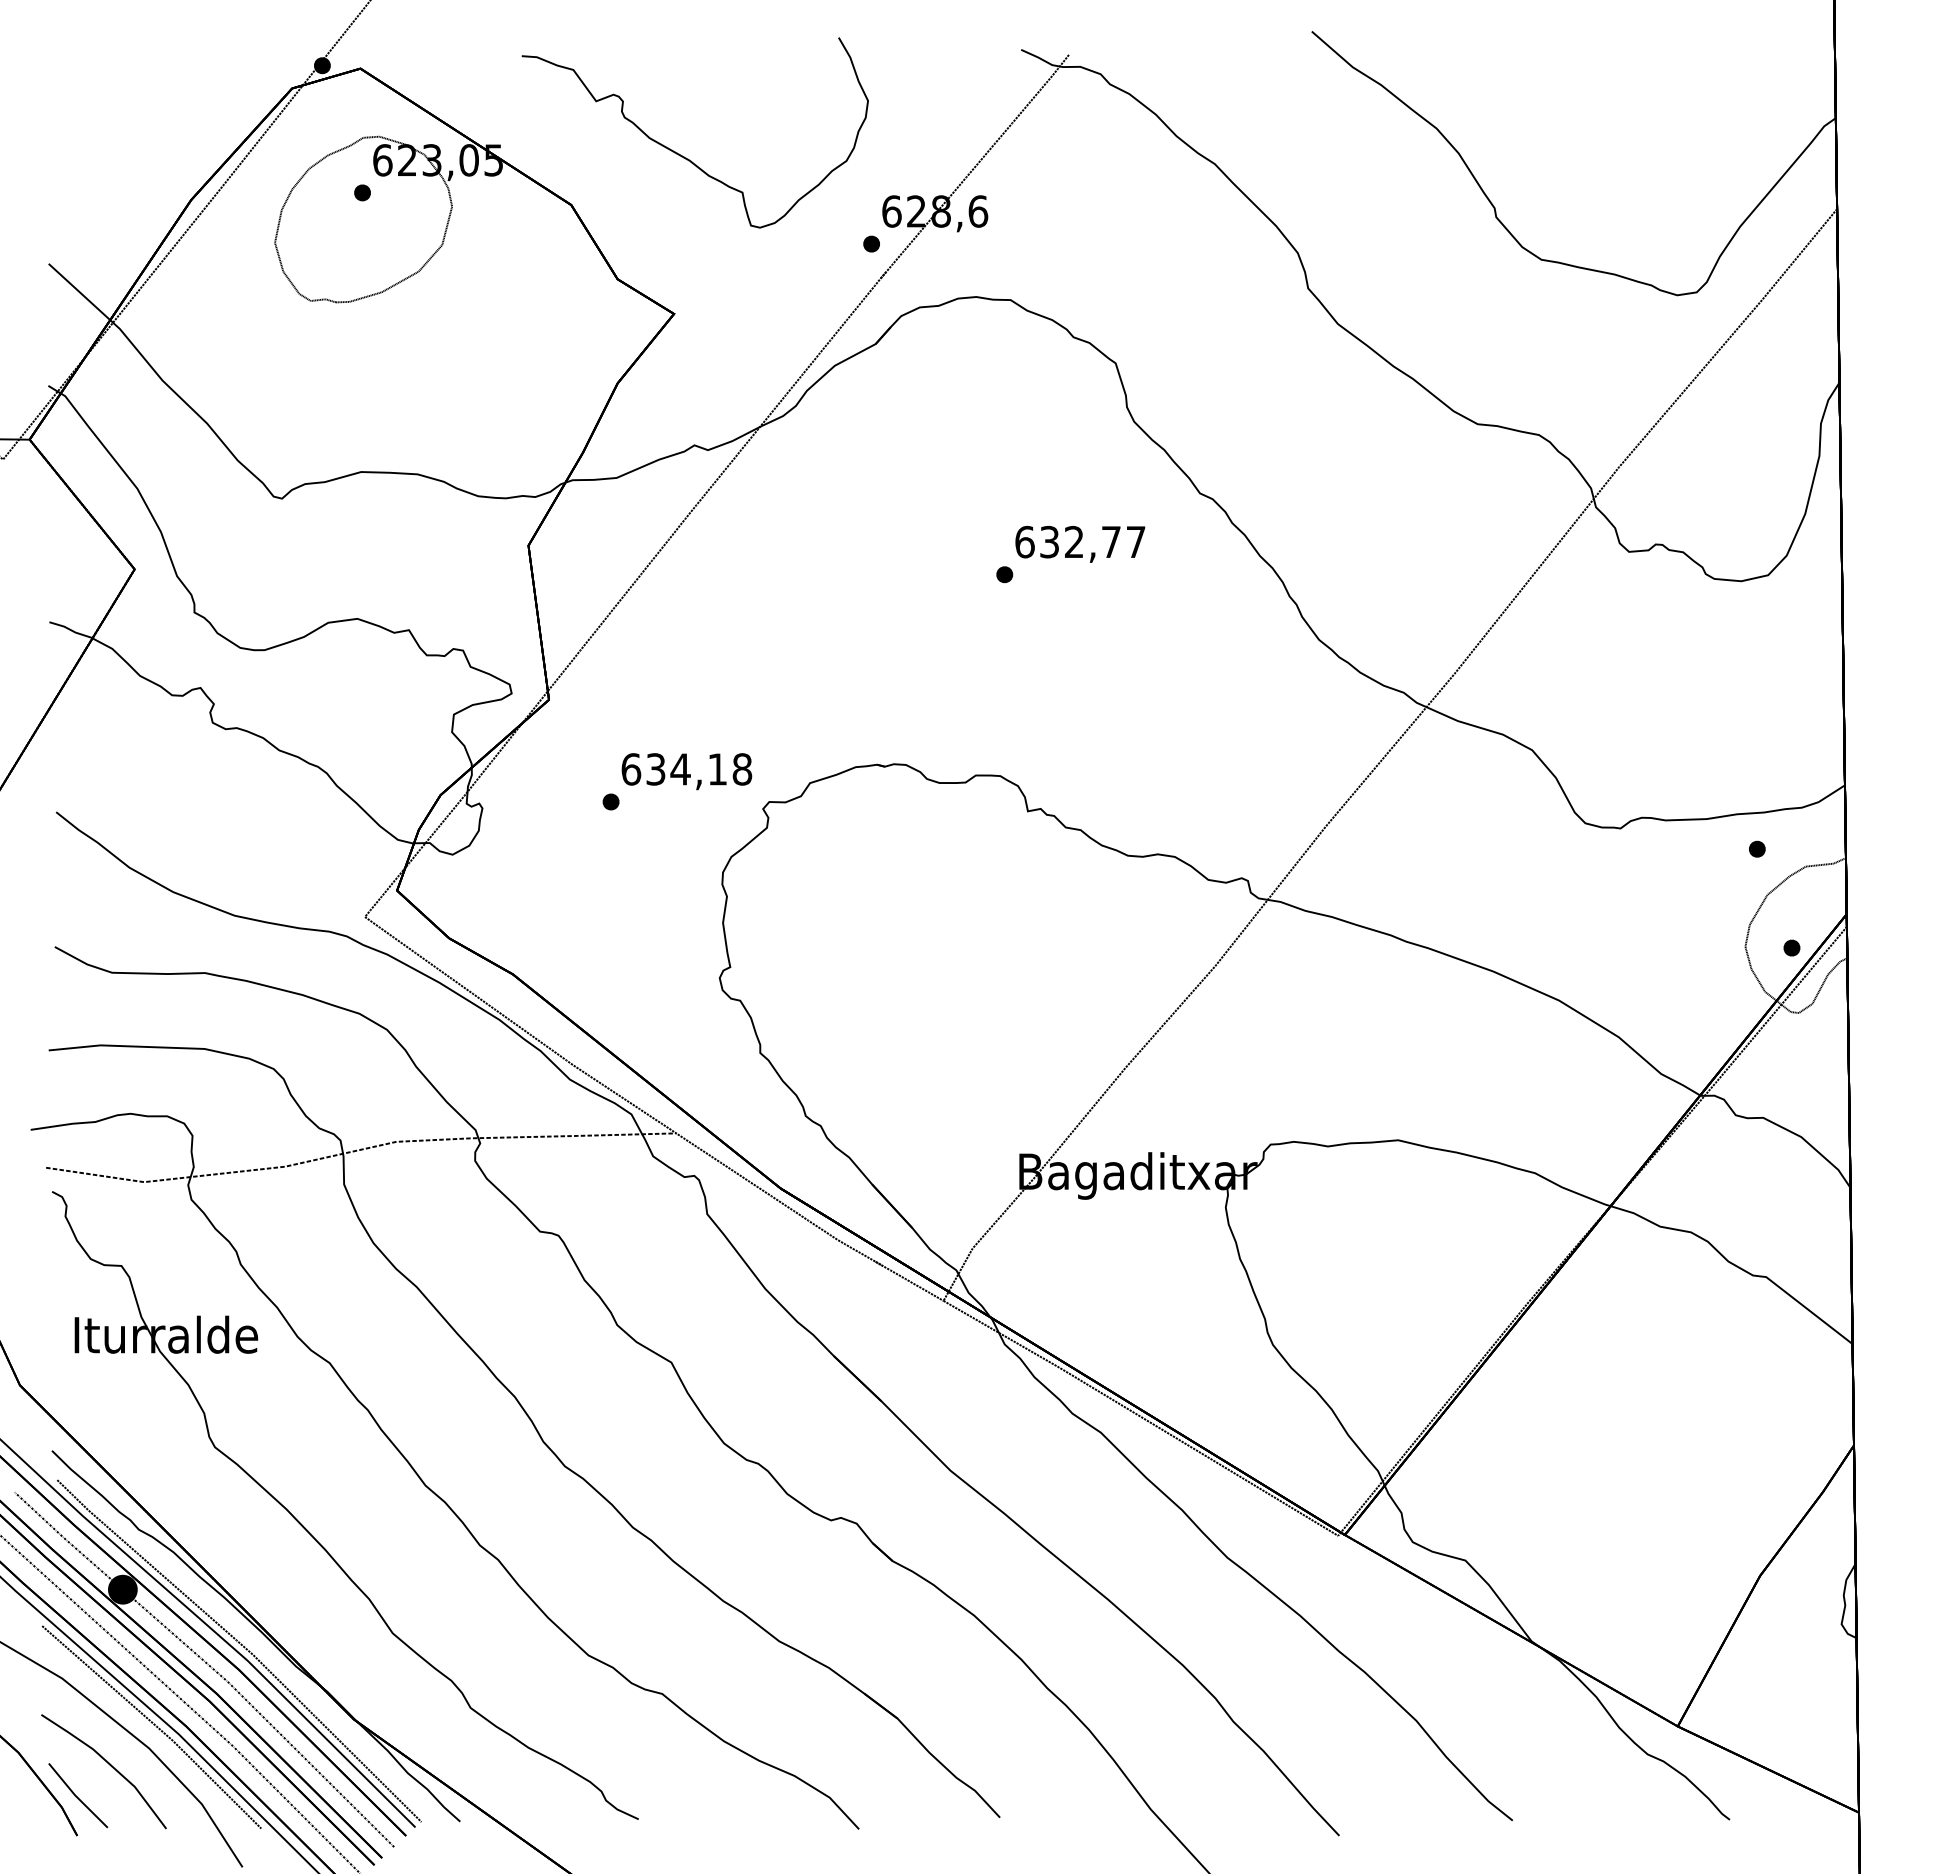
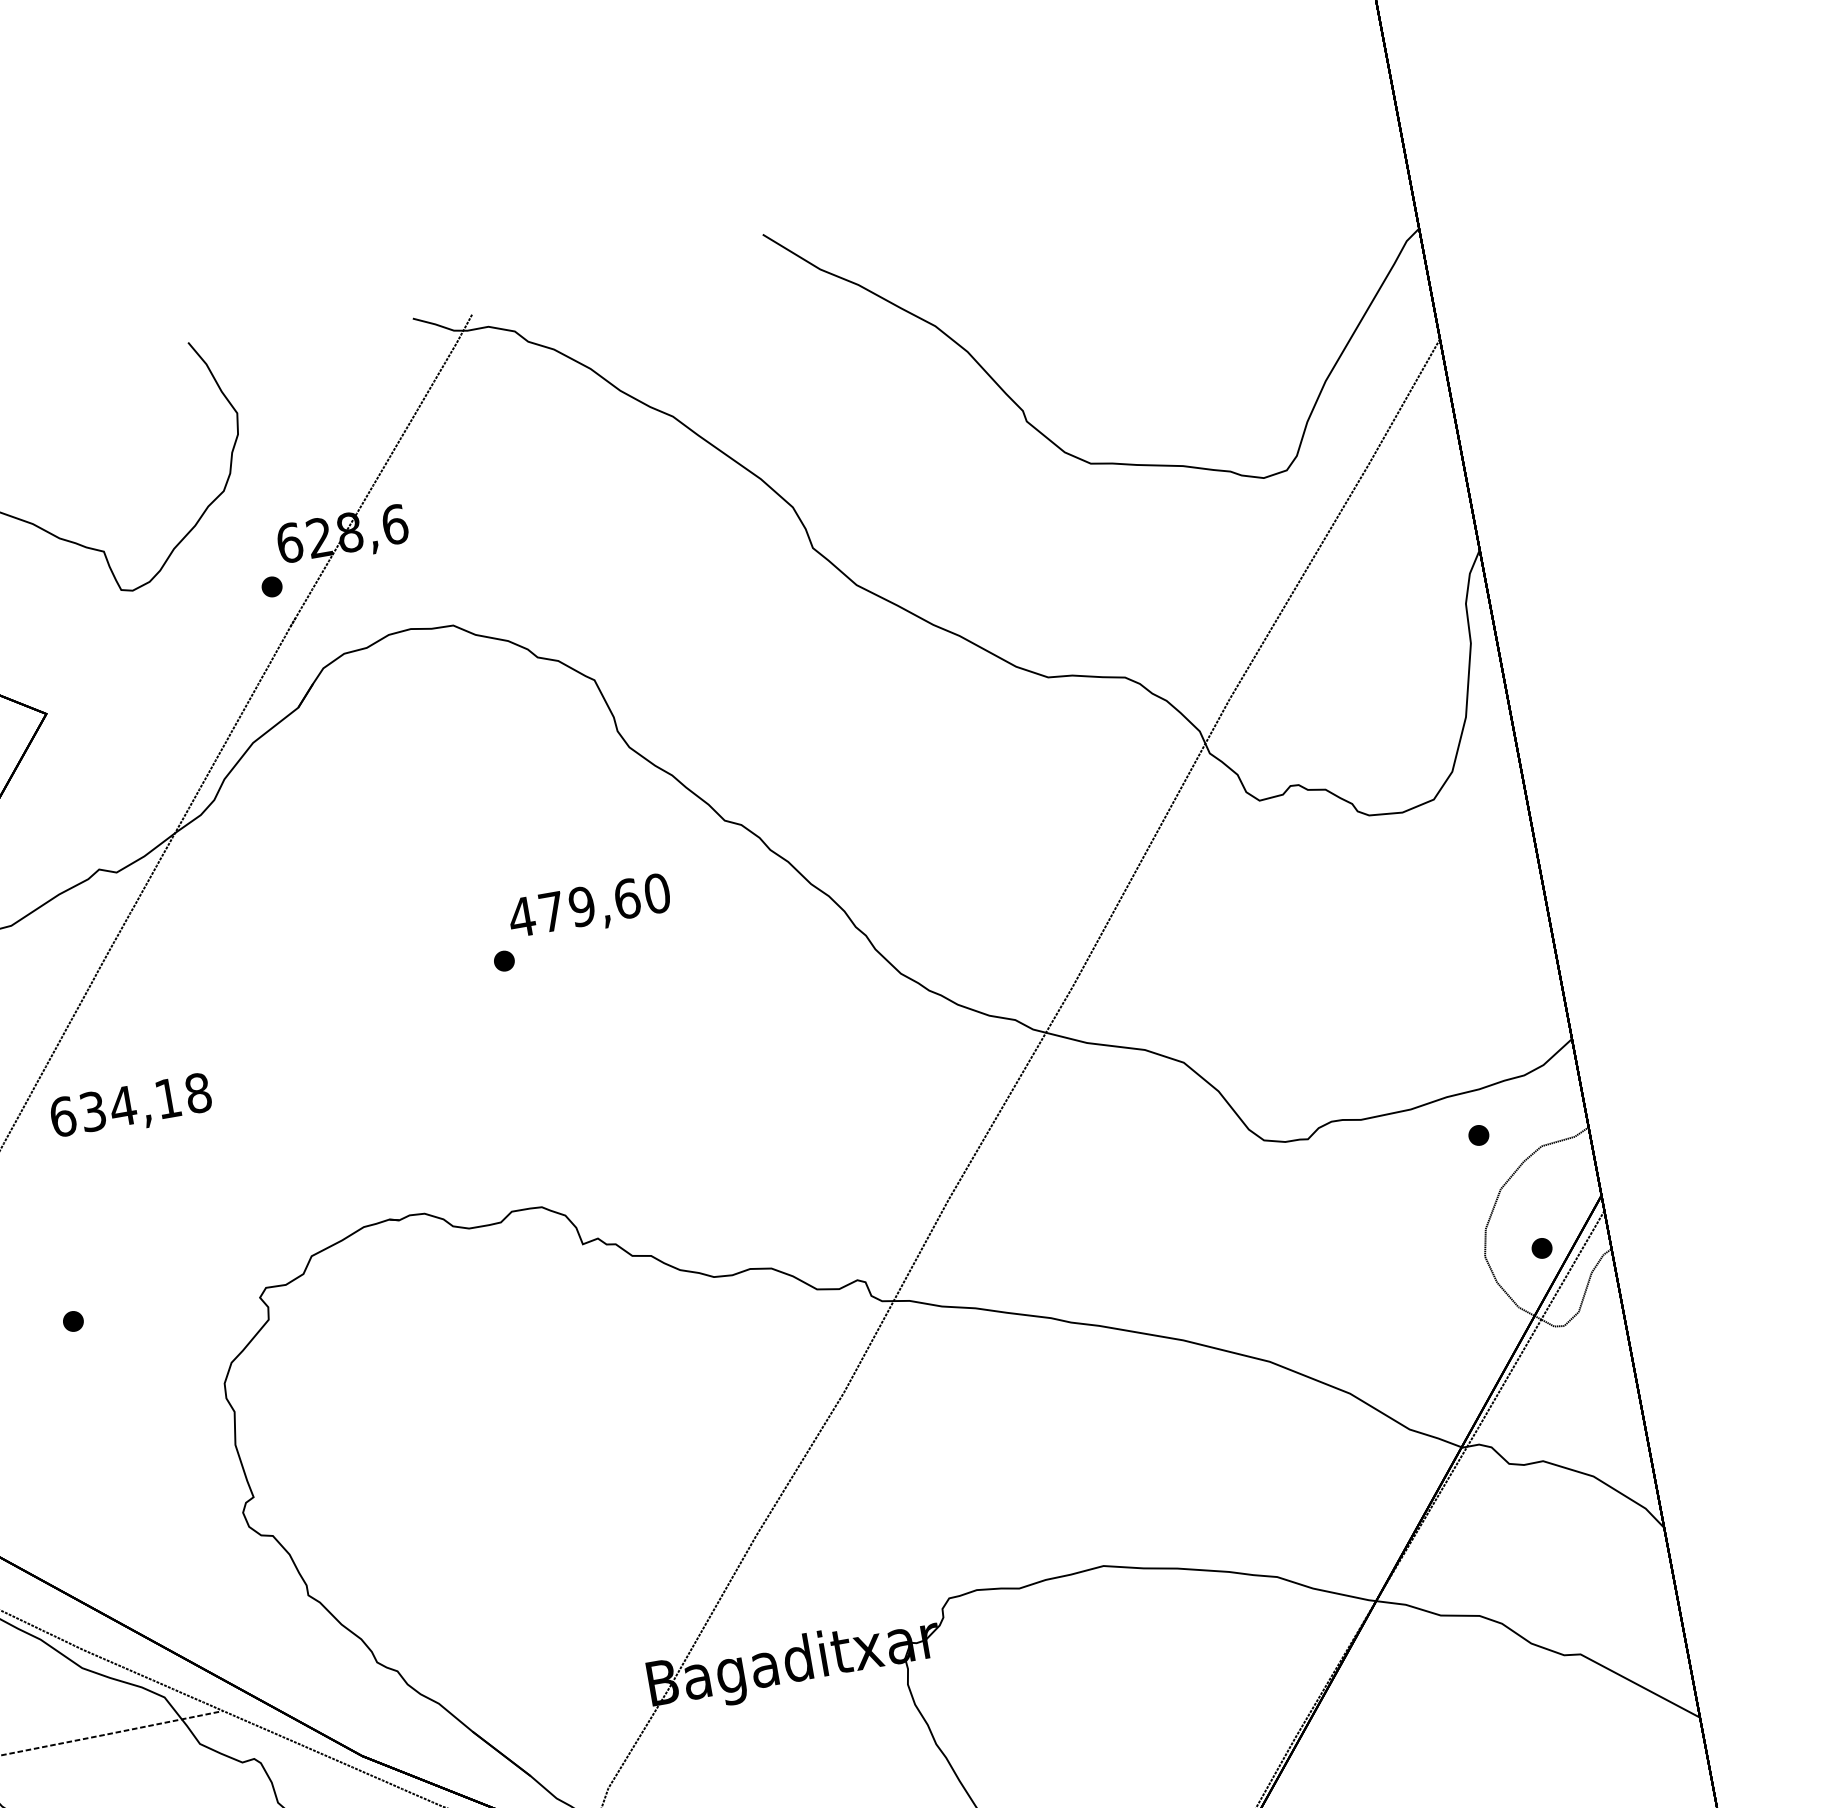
text: (1079, 541) -> (588, 904), 632,77 -> 479,60
text: (686, 771) -> (130, 1107), moved

